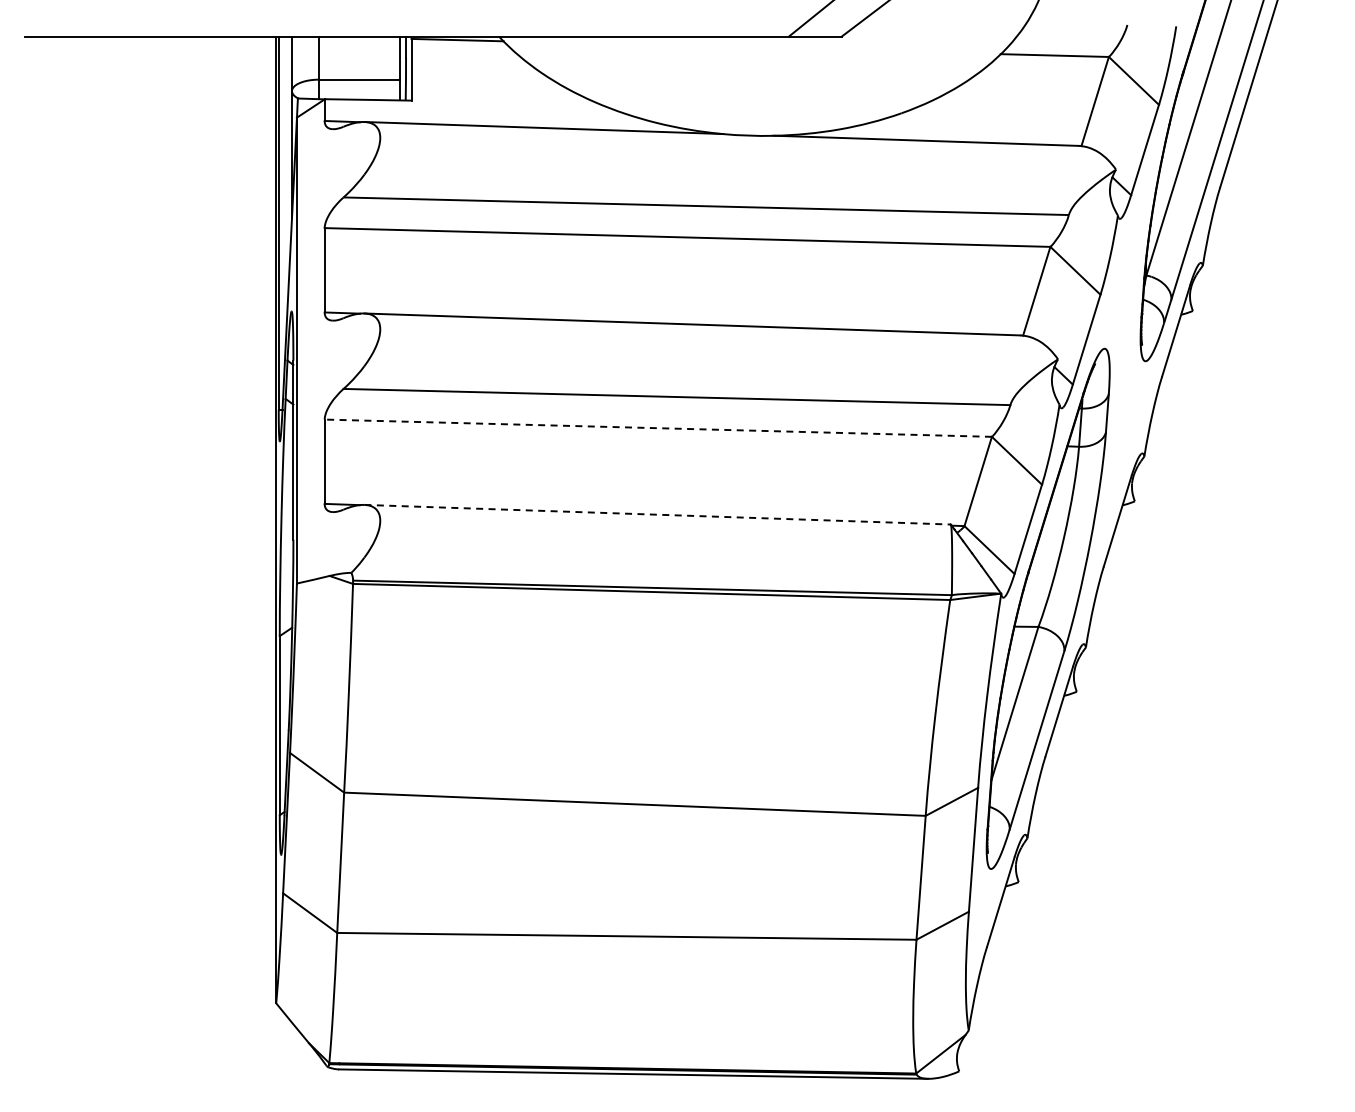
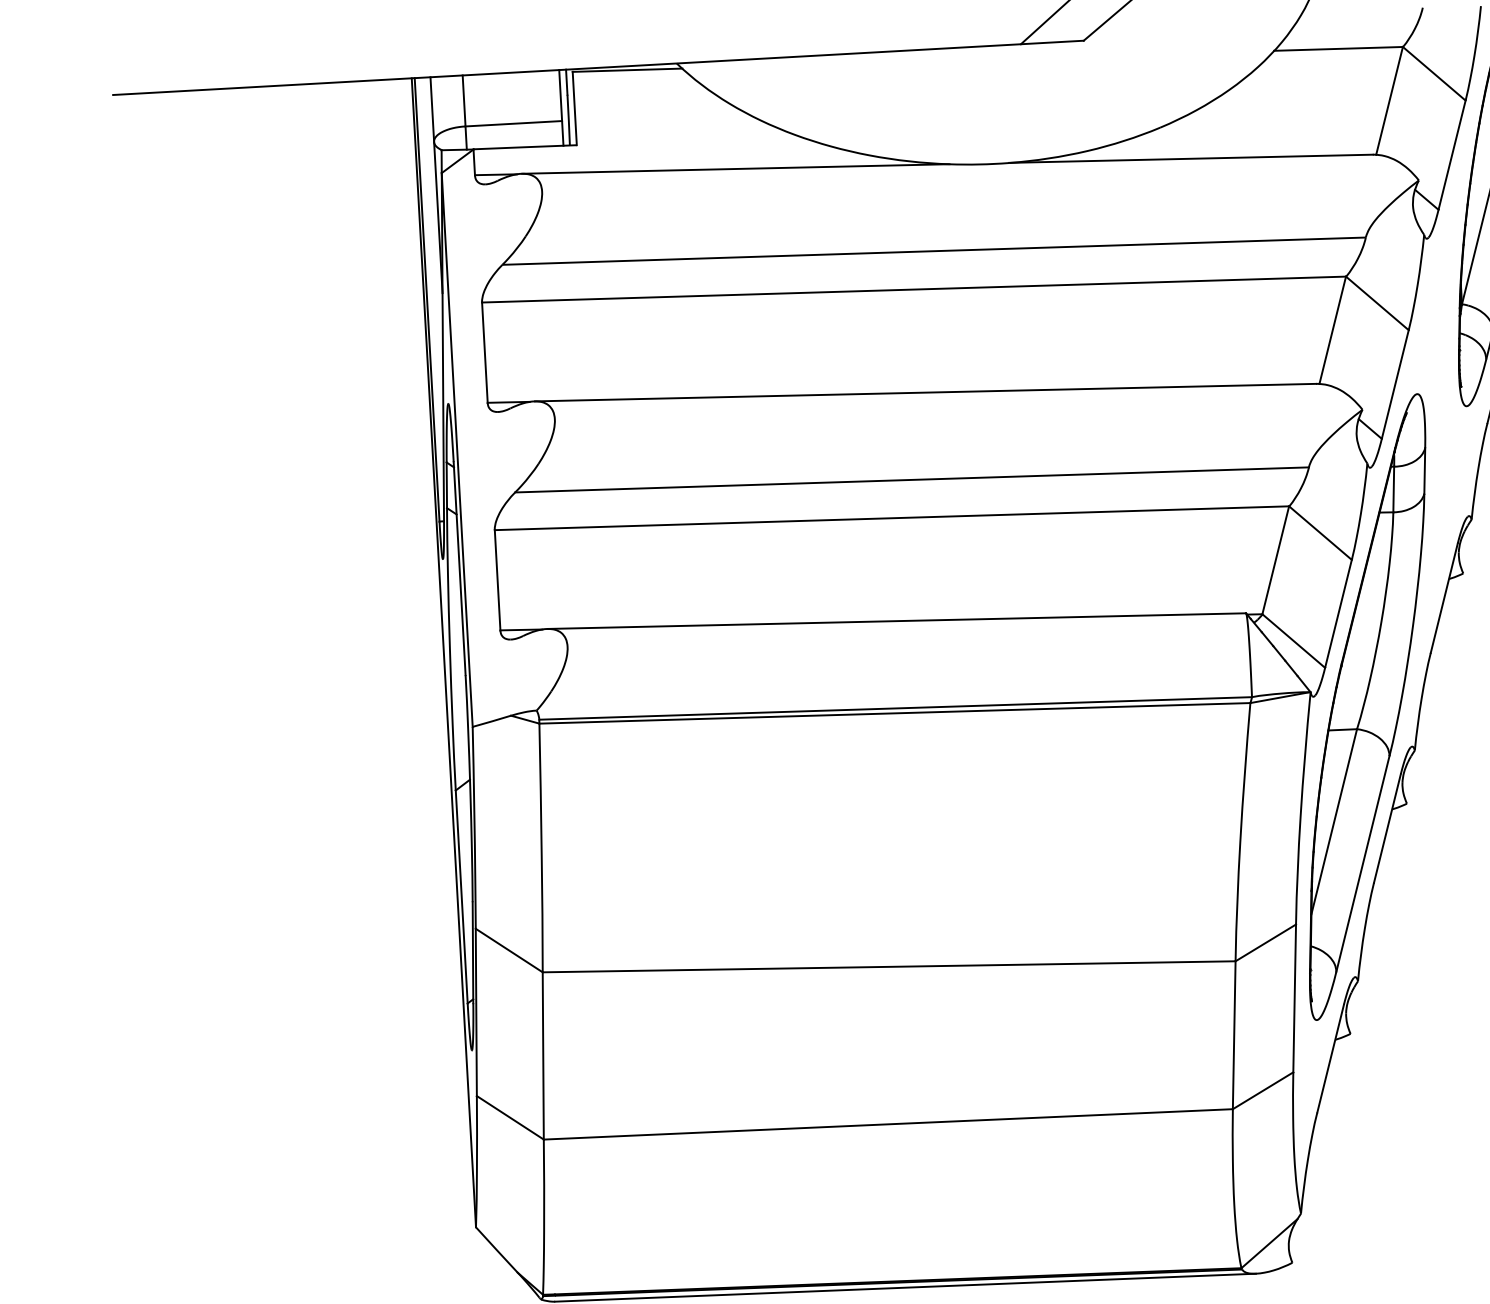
line: (658, 428) -> (892, 518), dashed -> solid
line: (658, 514) -> (897, 620), dashed -> solid

